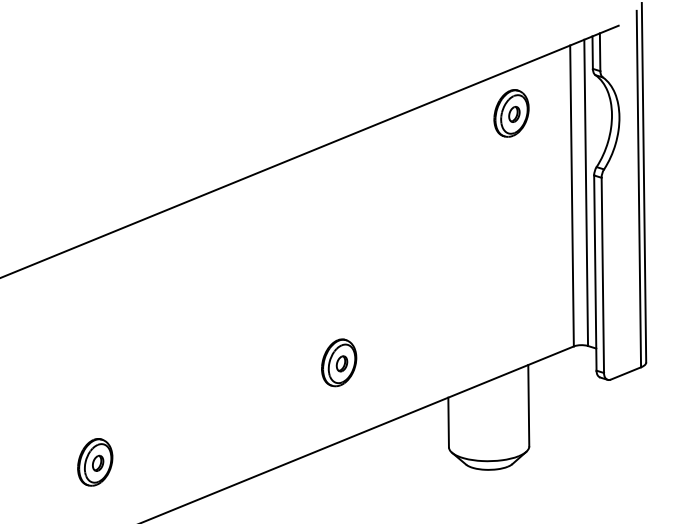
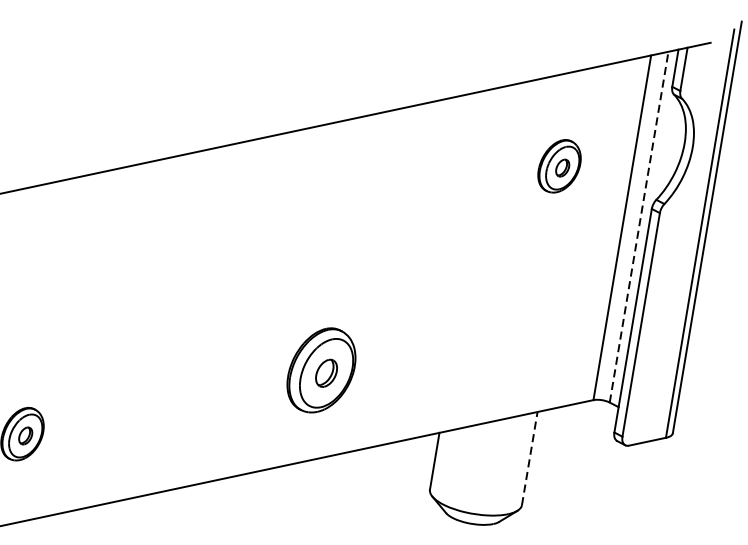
part: (511, 113) -> (559, 166), moved
line: (586, 192) -> (639, 226), solid -> dashed
part: (339, 362) -> (322, 370), size x1.6
line: (528, 405) -> (529, 458), solid -> dashed

